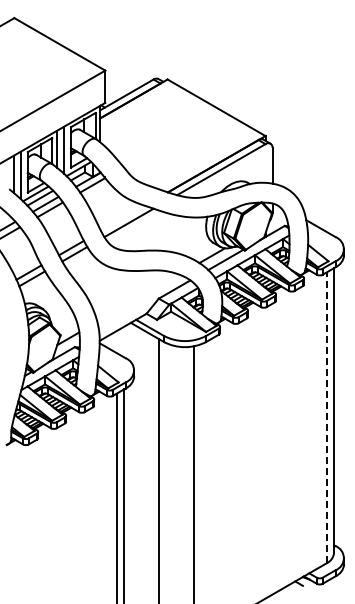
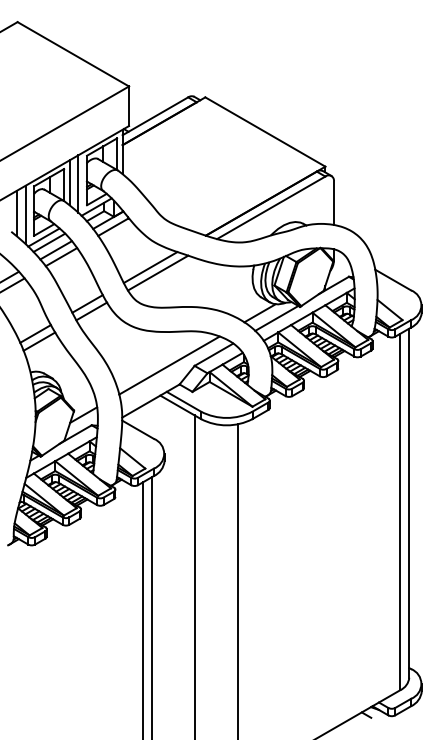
line: (122, 218) -> (150, 267), added
line: (138, 298) -> (169, 365), added
line: (326, 417) -> (400, 511), dashed -> solid

